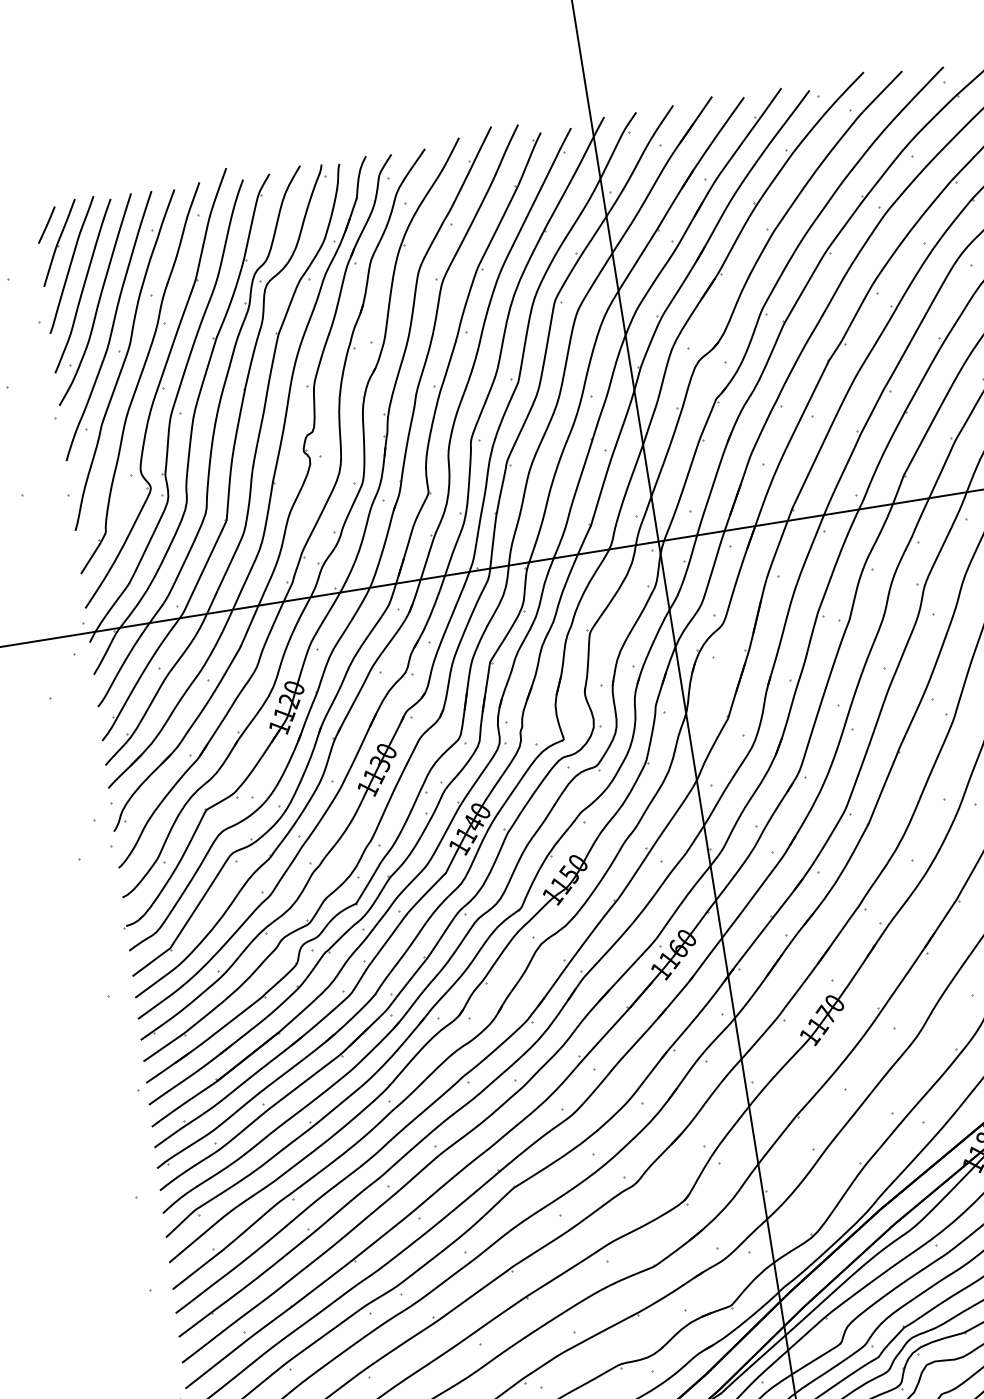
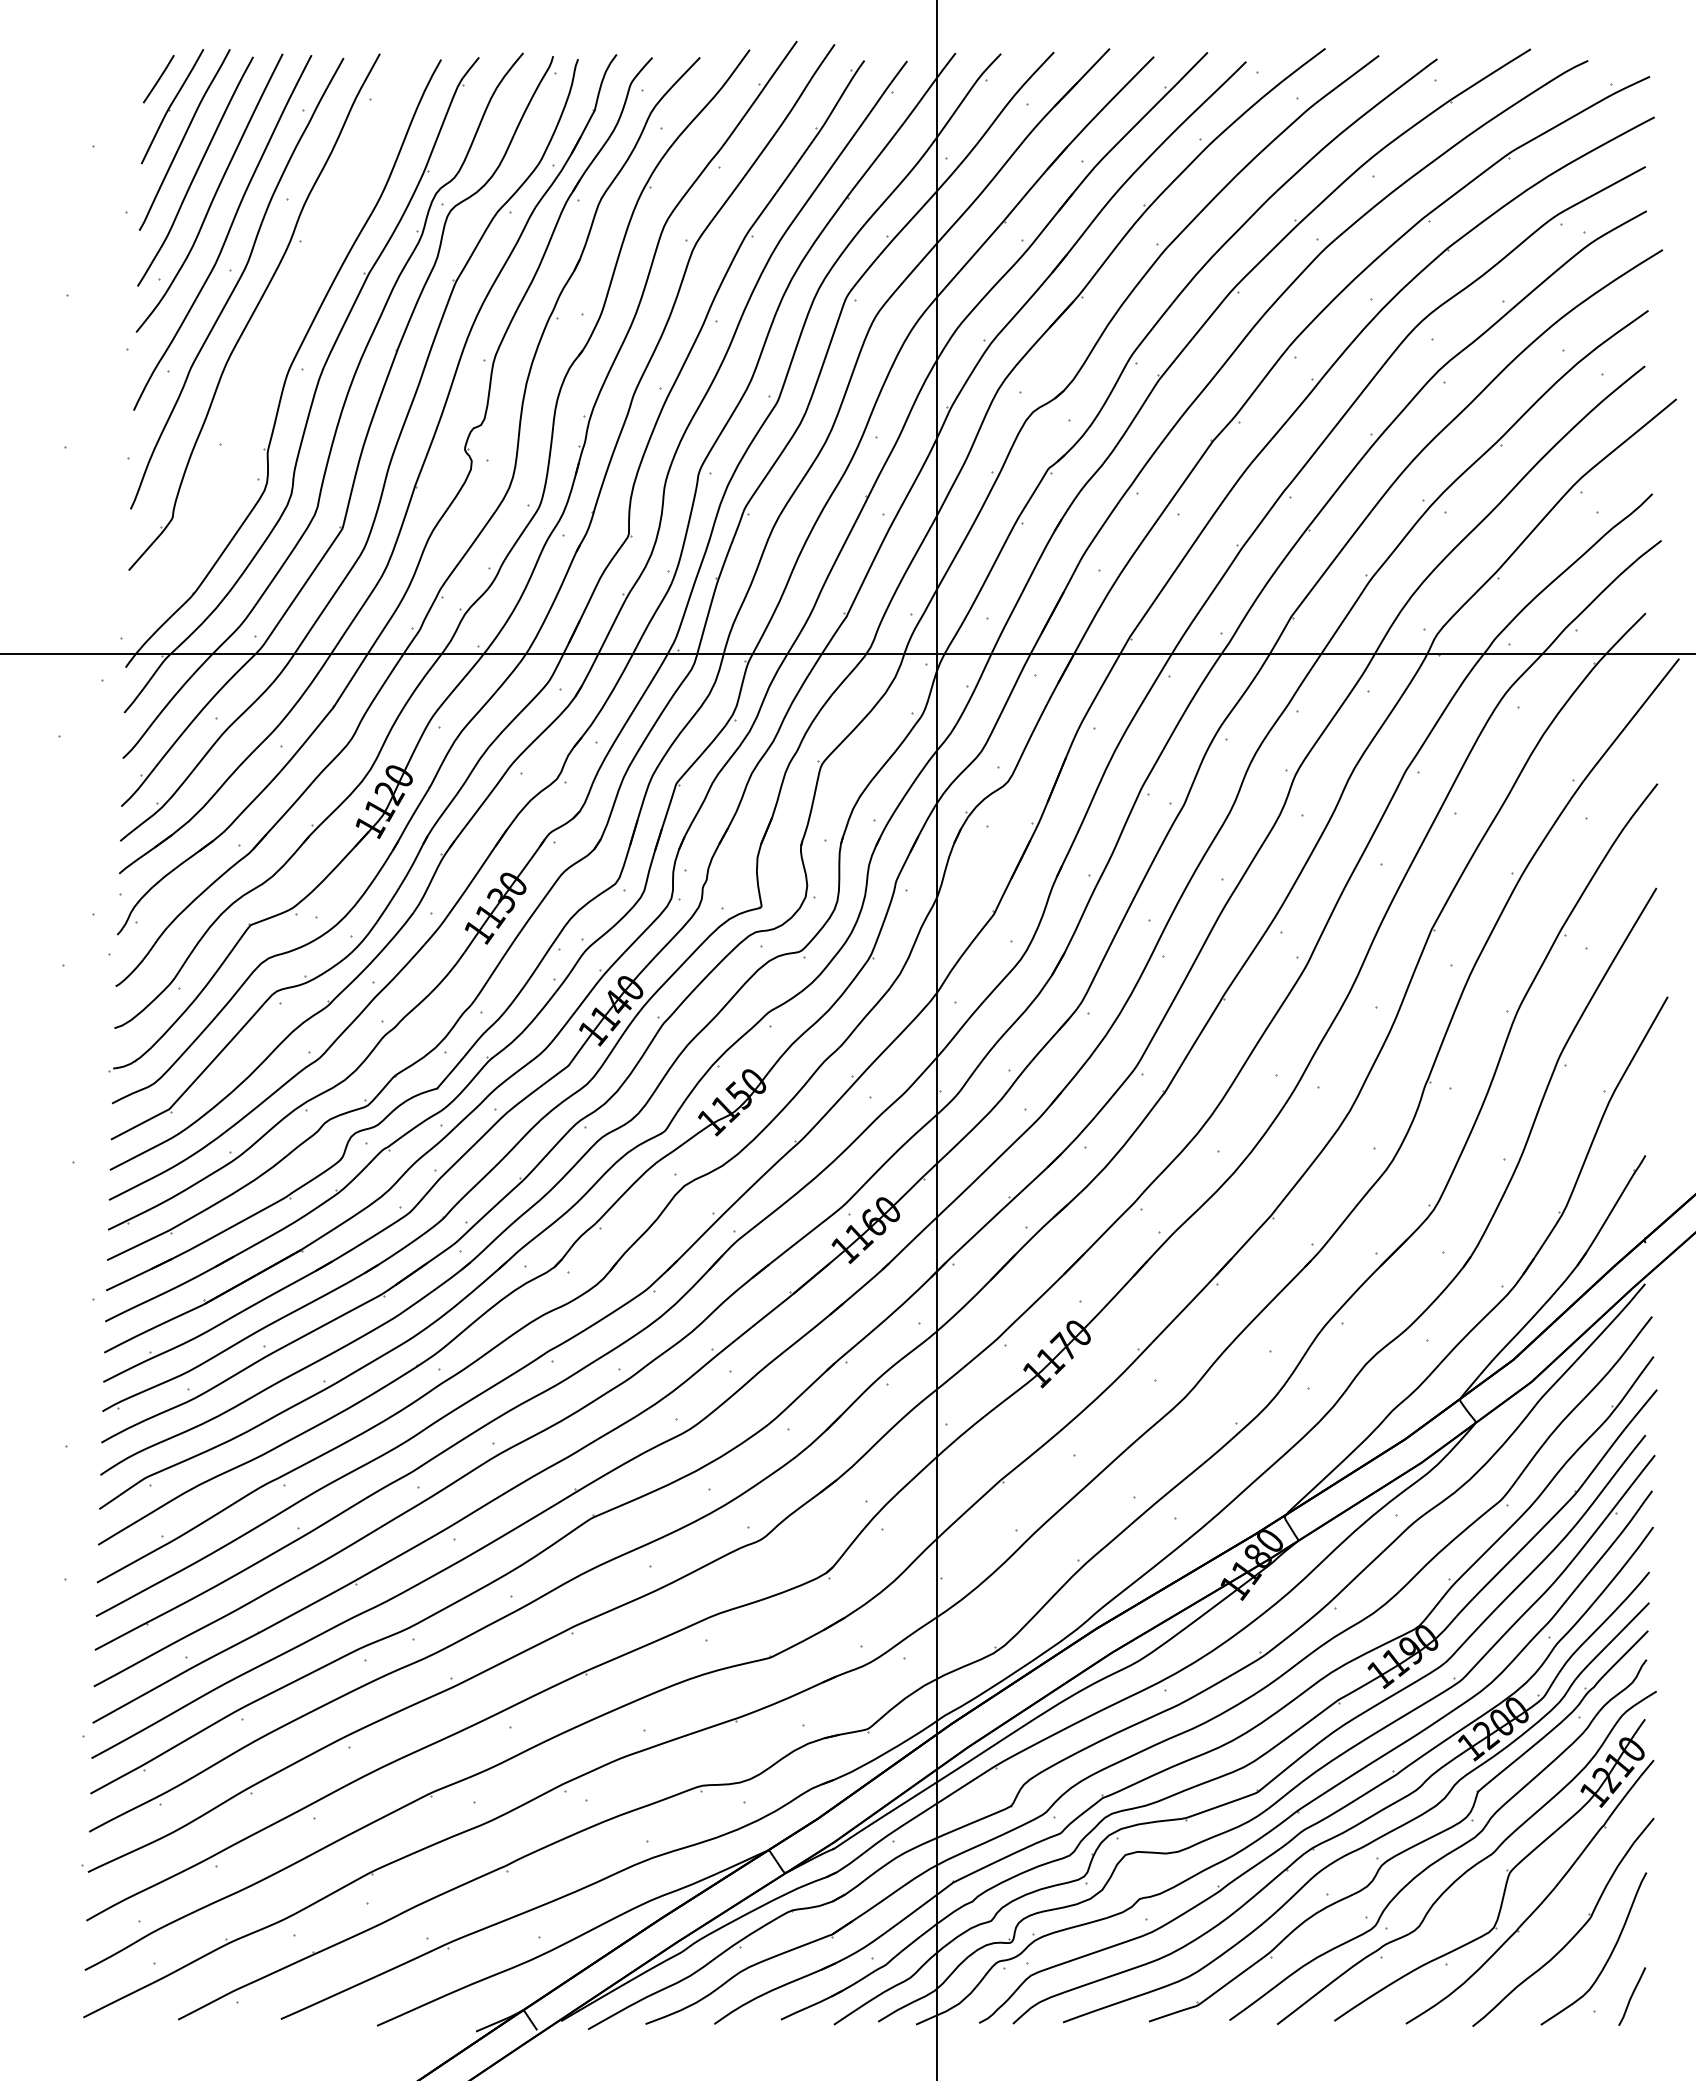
part: (155, 388) -> (273, 329), removed

